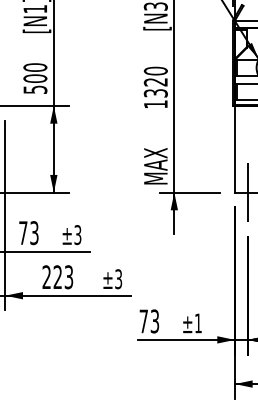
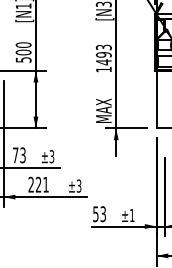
text: (155, 81) -> (103, 54), 1320 -> 1493
line: (246, 192) -> (164, 128), removed
text: (68, 276) -> (45, 184), 223 -> 221
text: (143, 321) -> (95, 214), 73 -> 53

